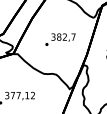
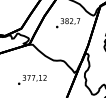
text: (61, 40) -> (68, 23), moved

